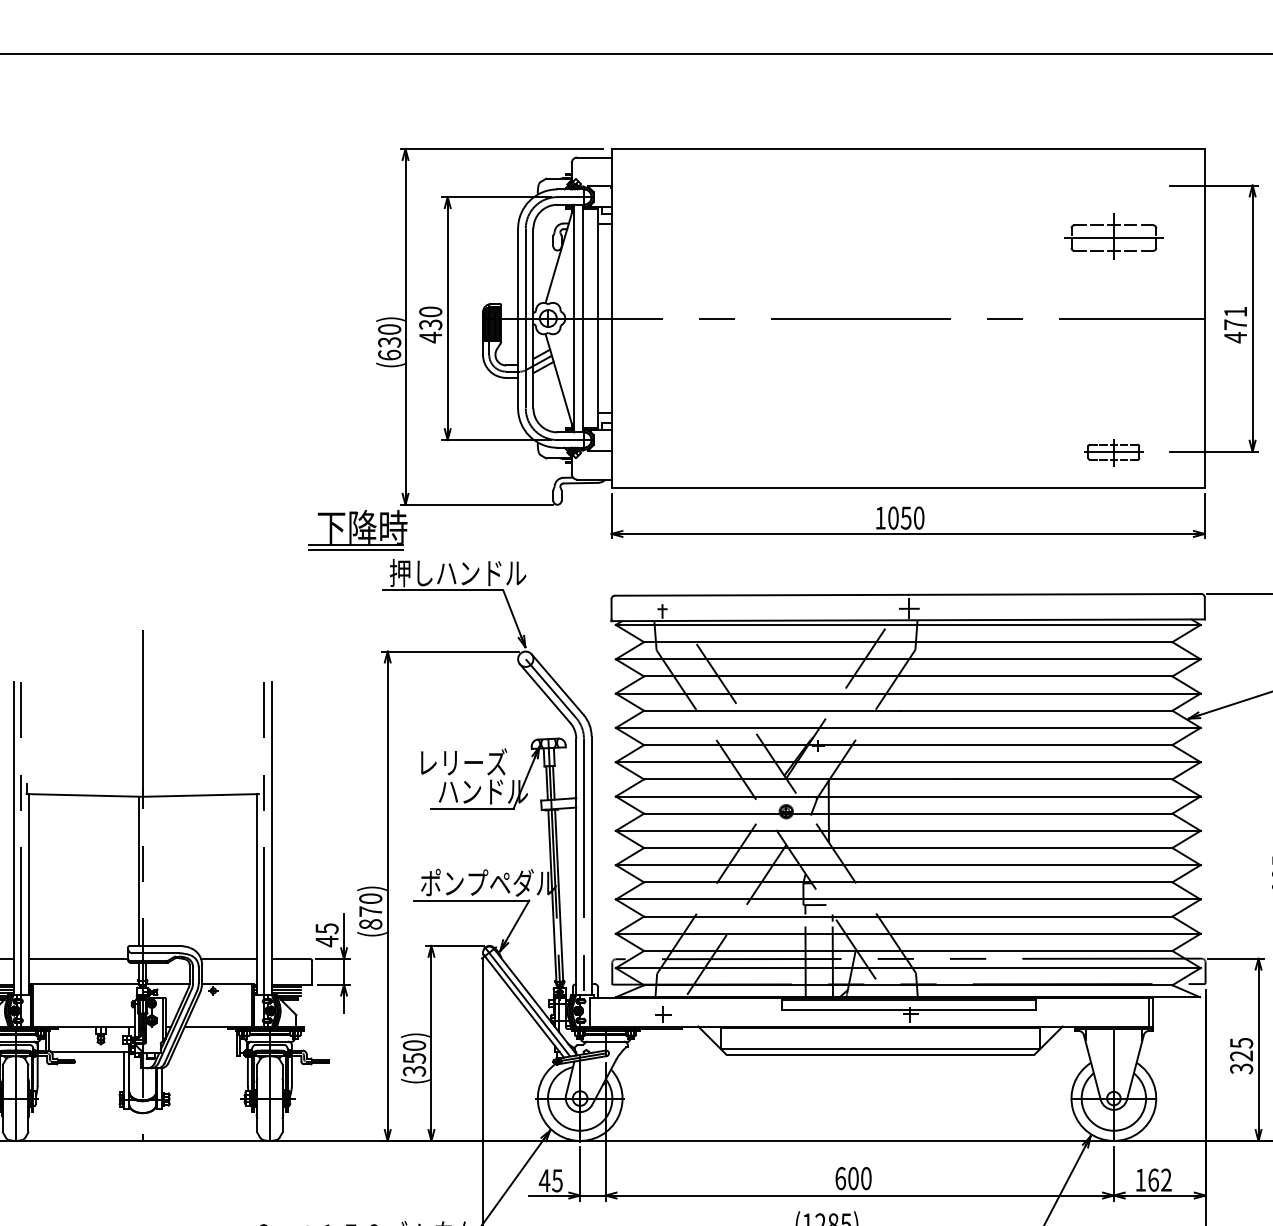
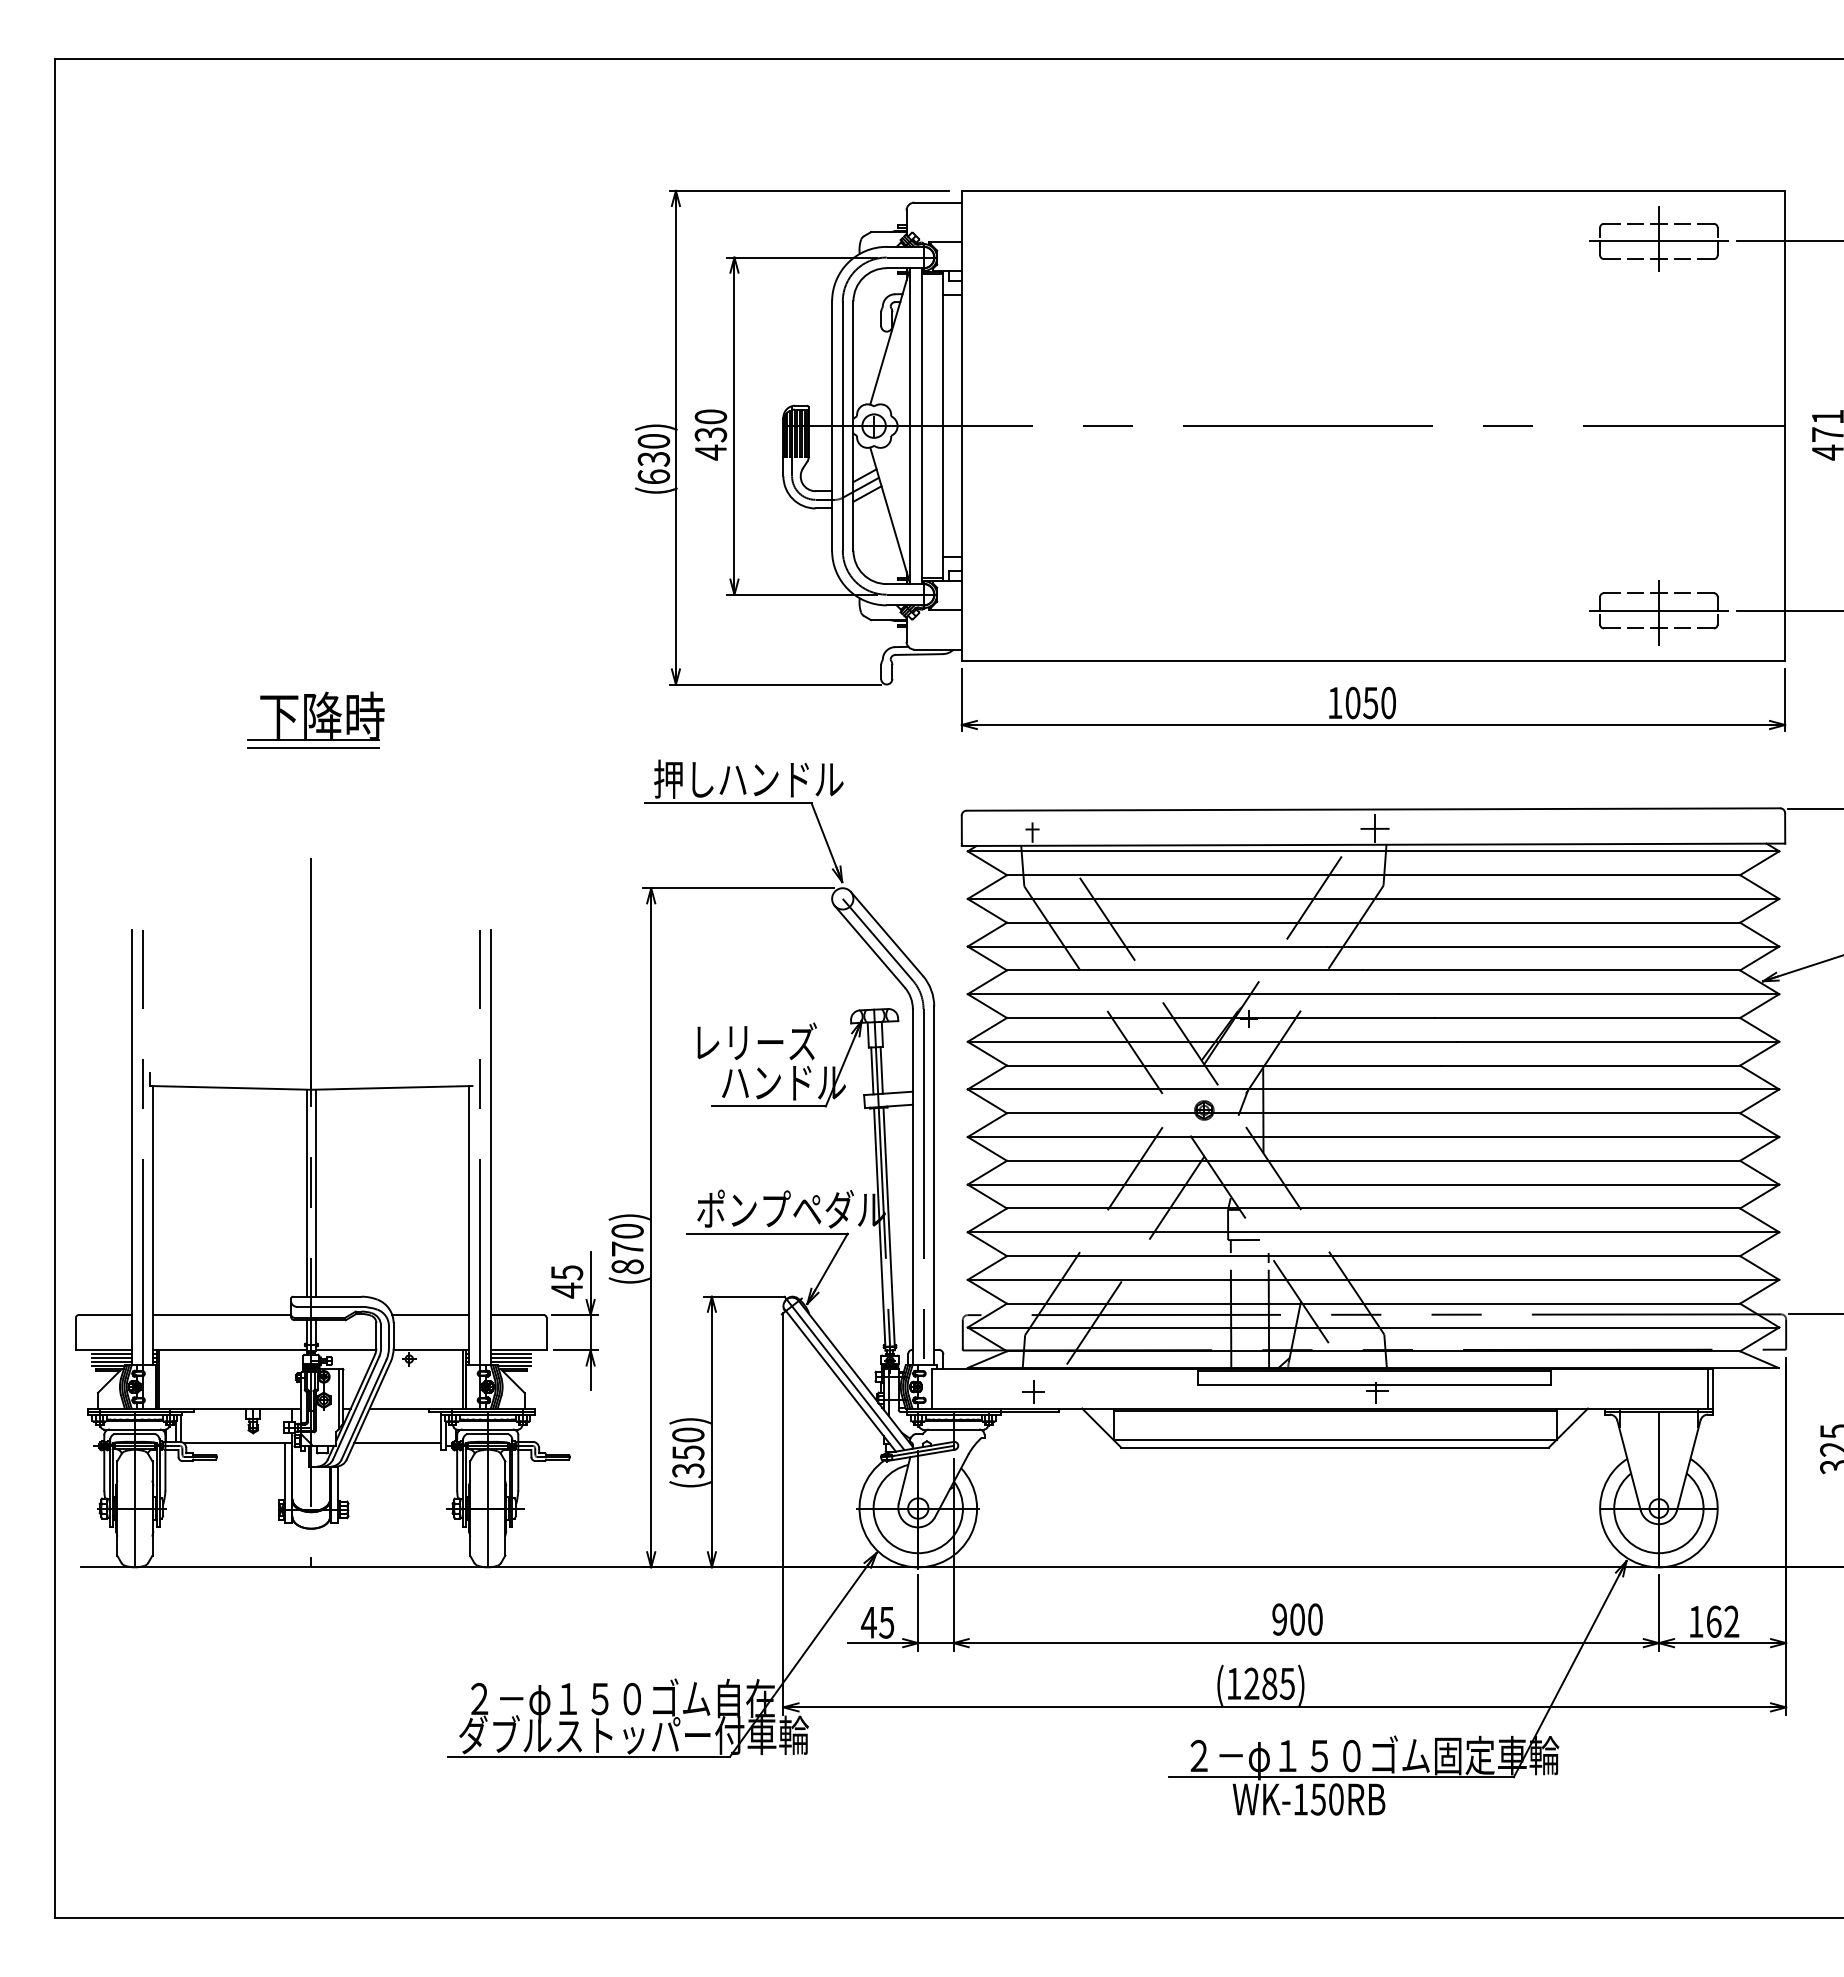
part: (1113, 235) -> (1658, 238), moved
part: (1113, 452) -> (1658, 612), size x1.67
part: (357, 529) -> (315, 719), moved
line: (146, 870) -> (316, 1192), added
line: (204, 1051) -> (397, 1443), added
text: (840, 1178) -> (1279, 1619), 600 -> 900

